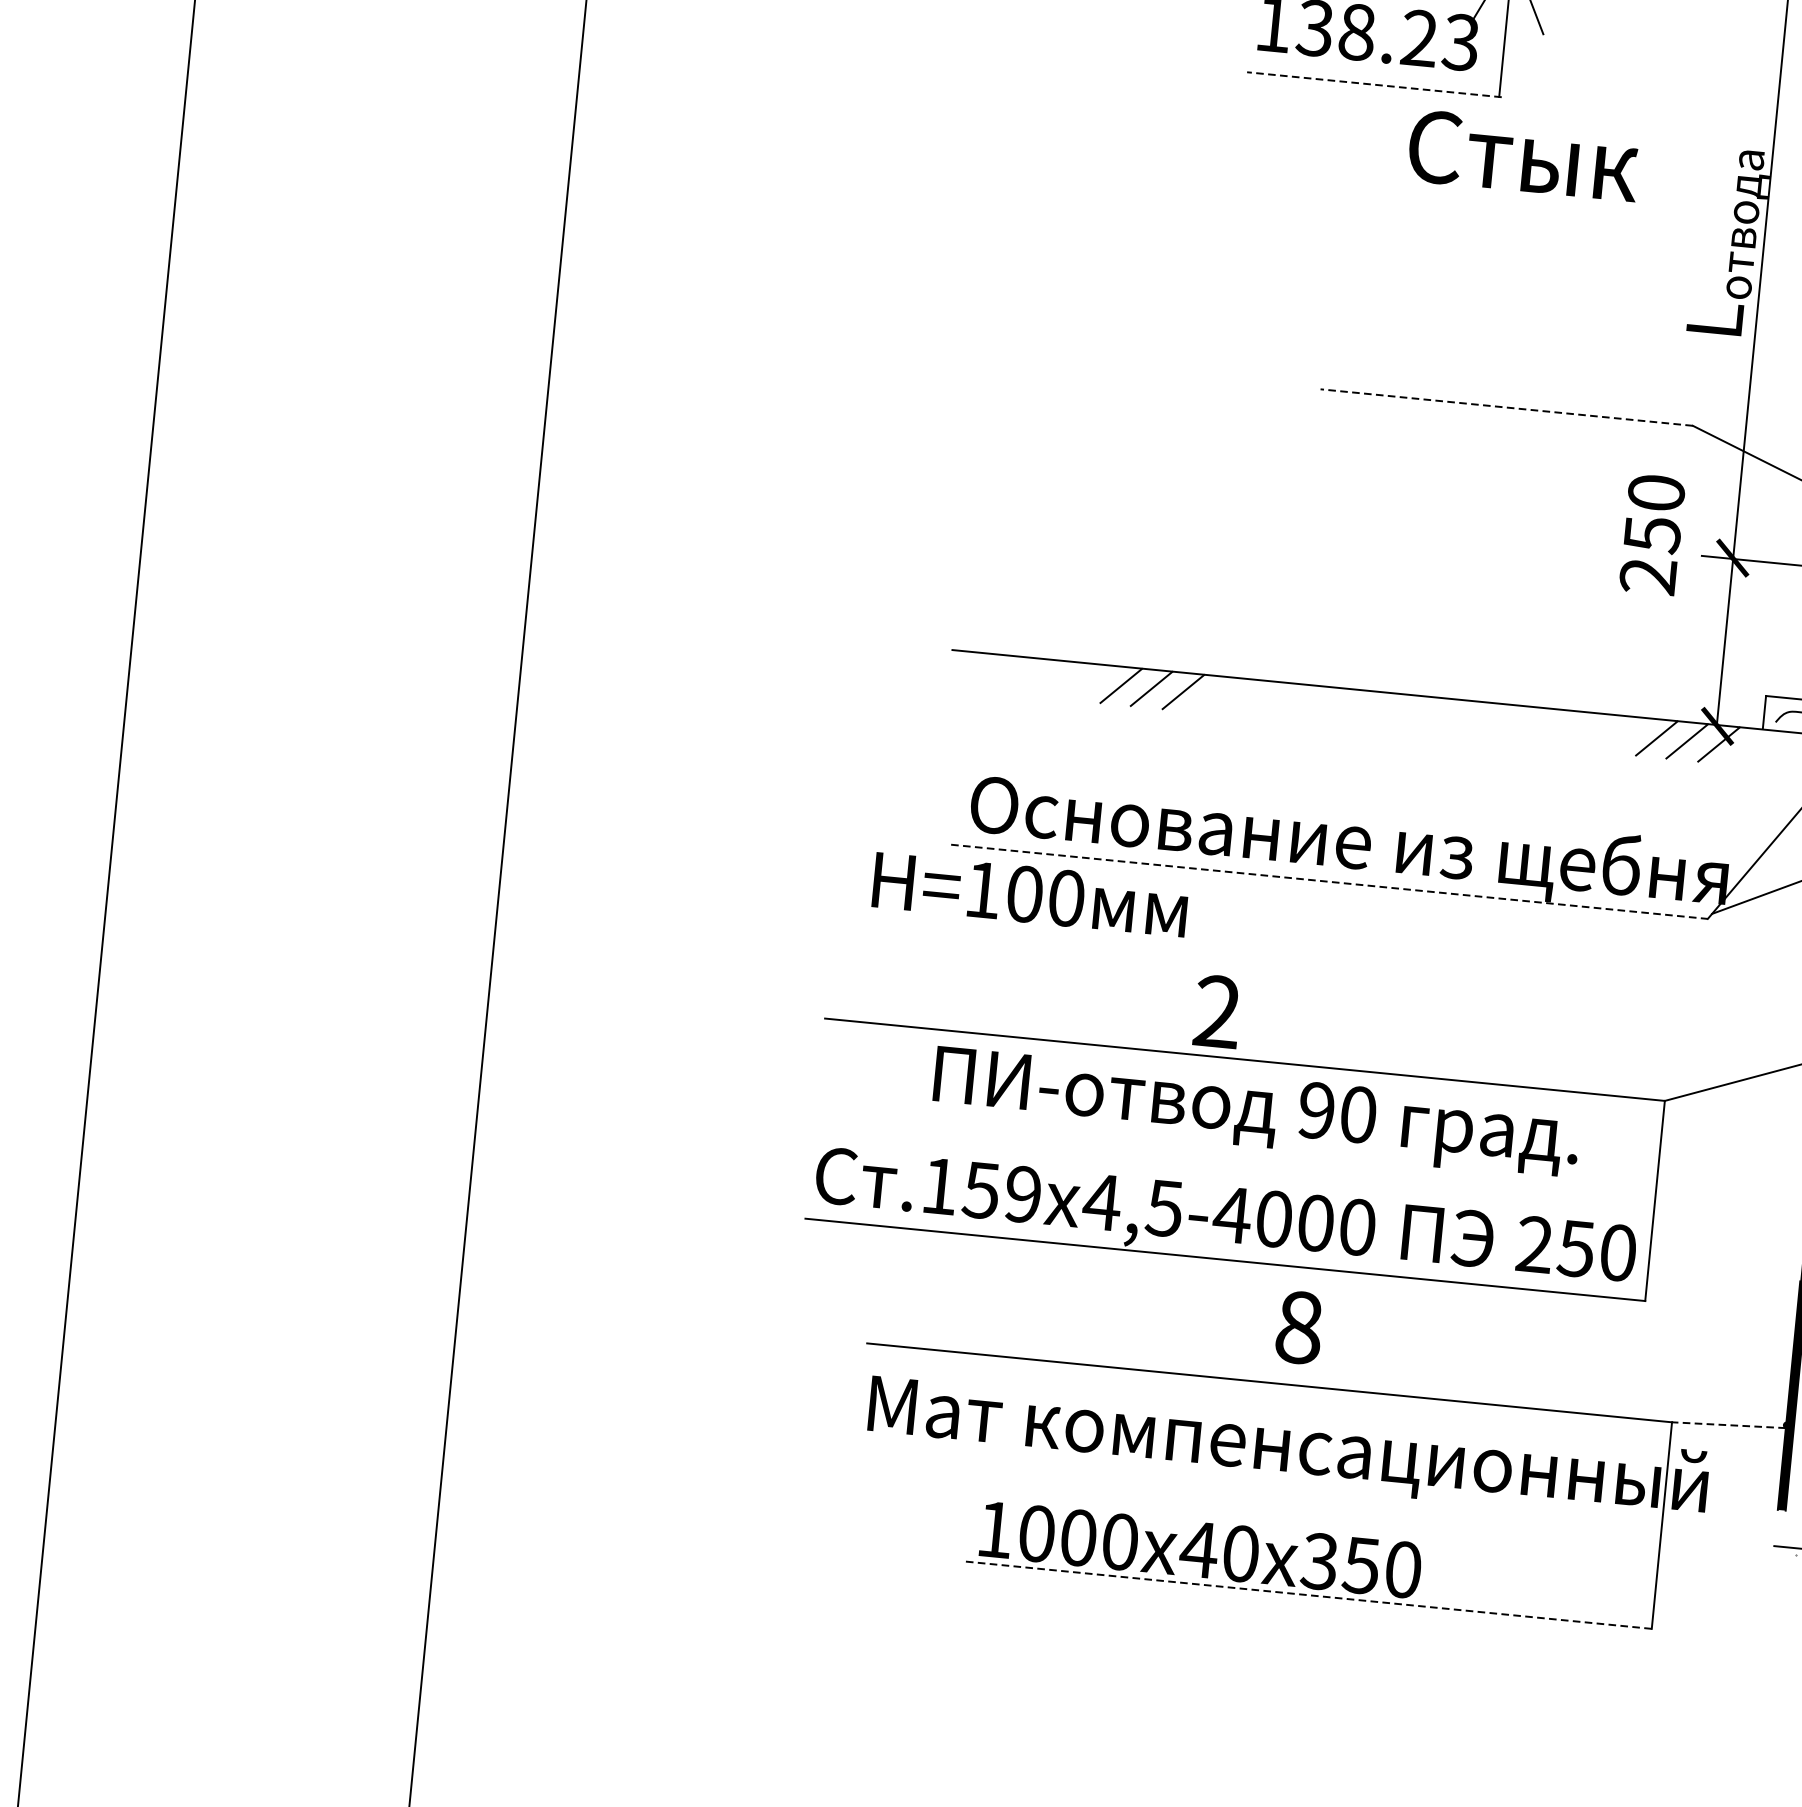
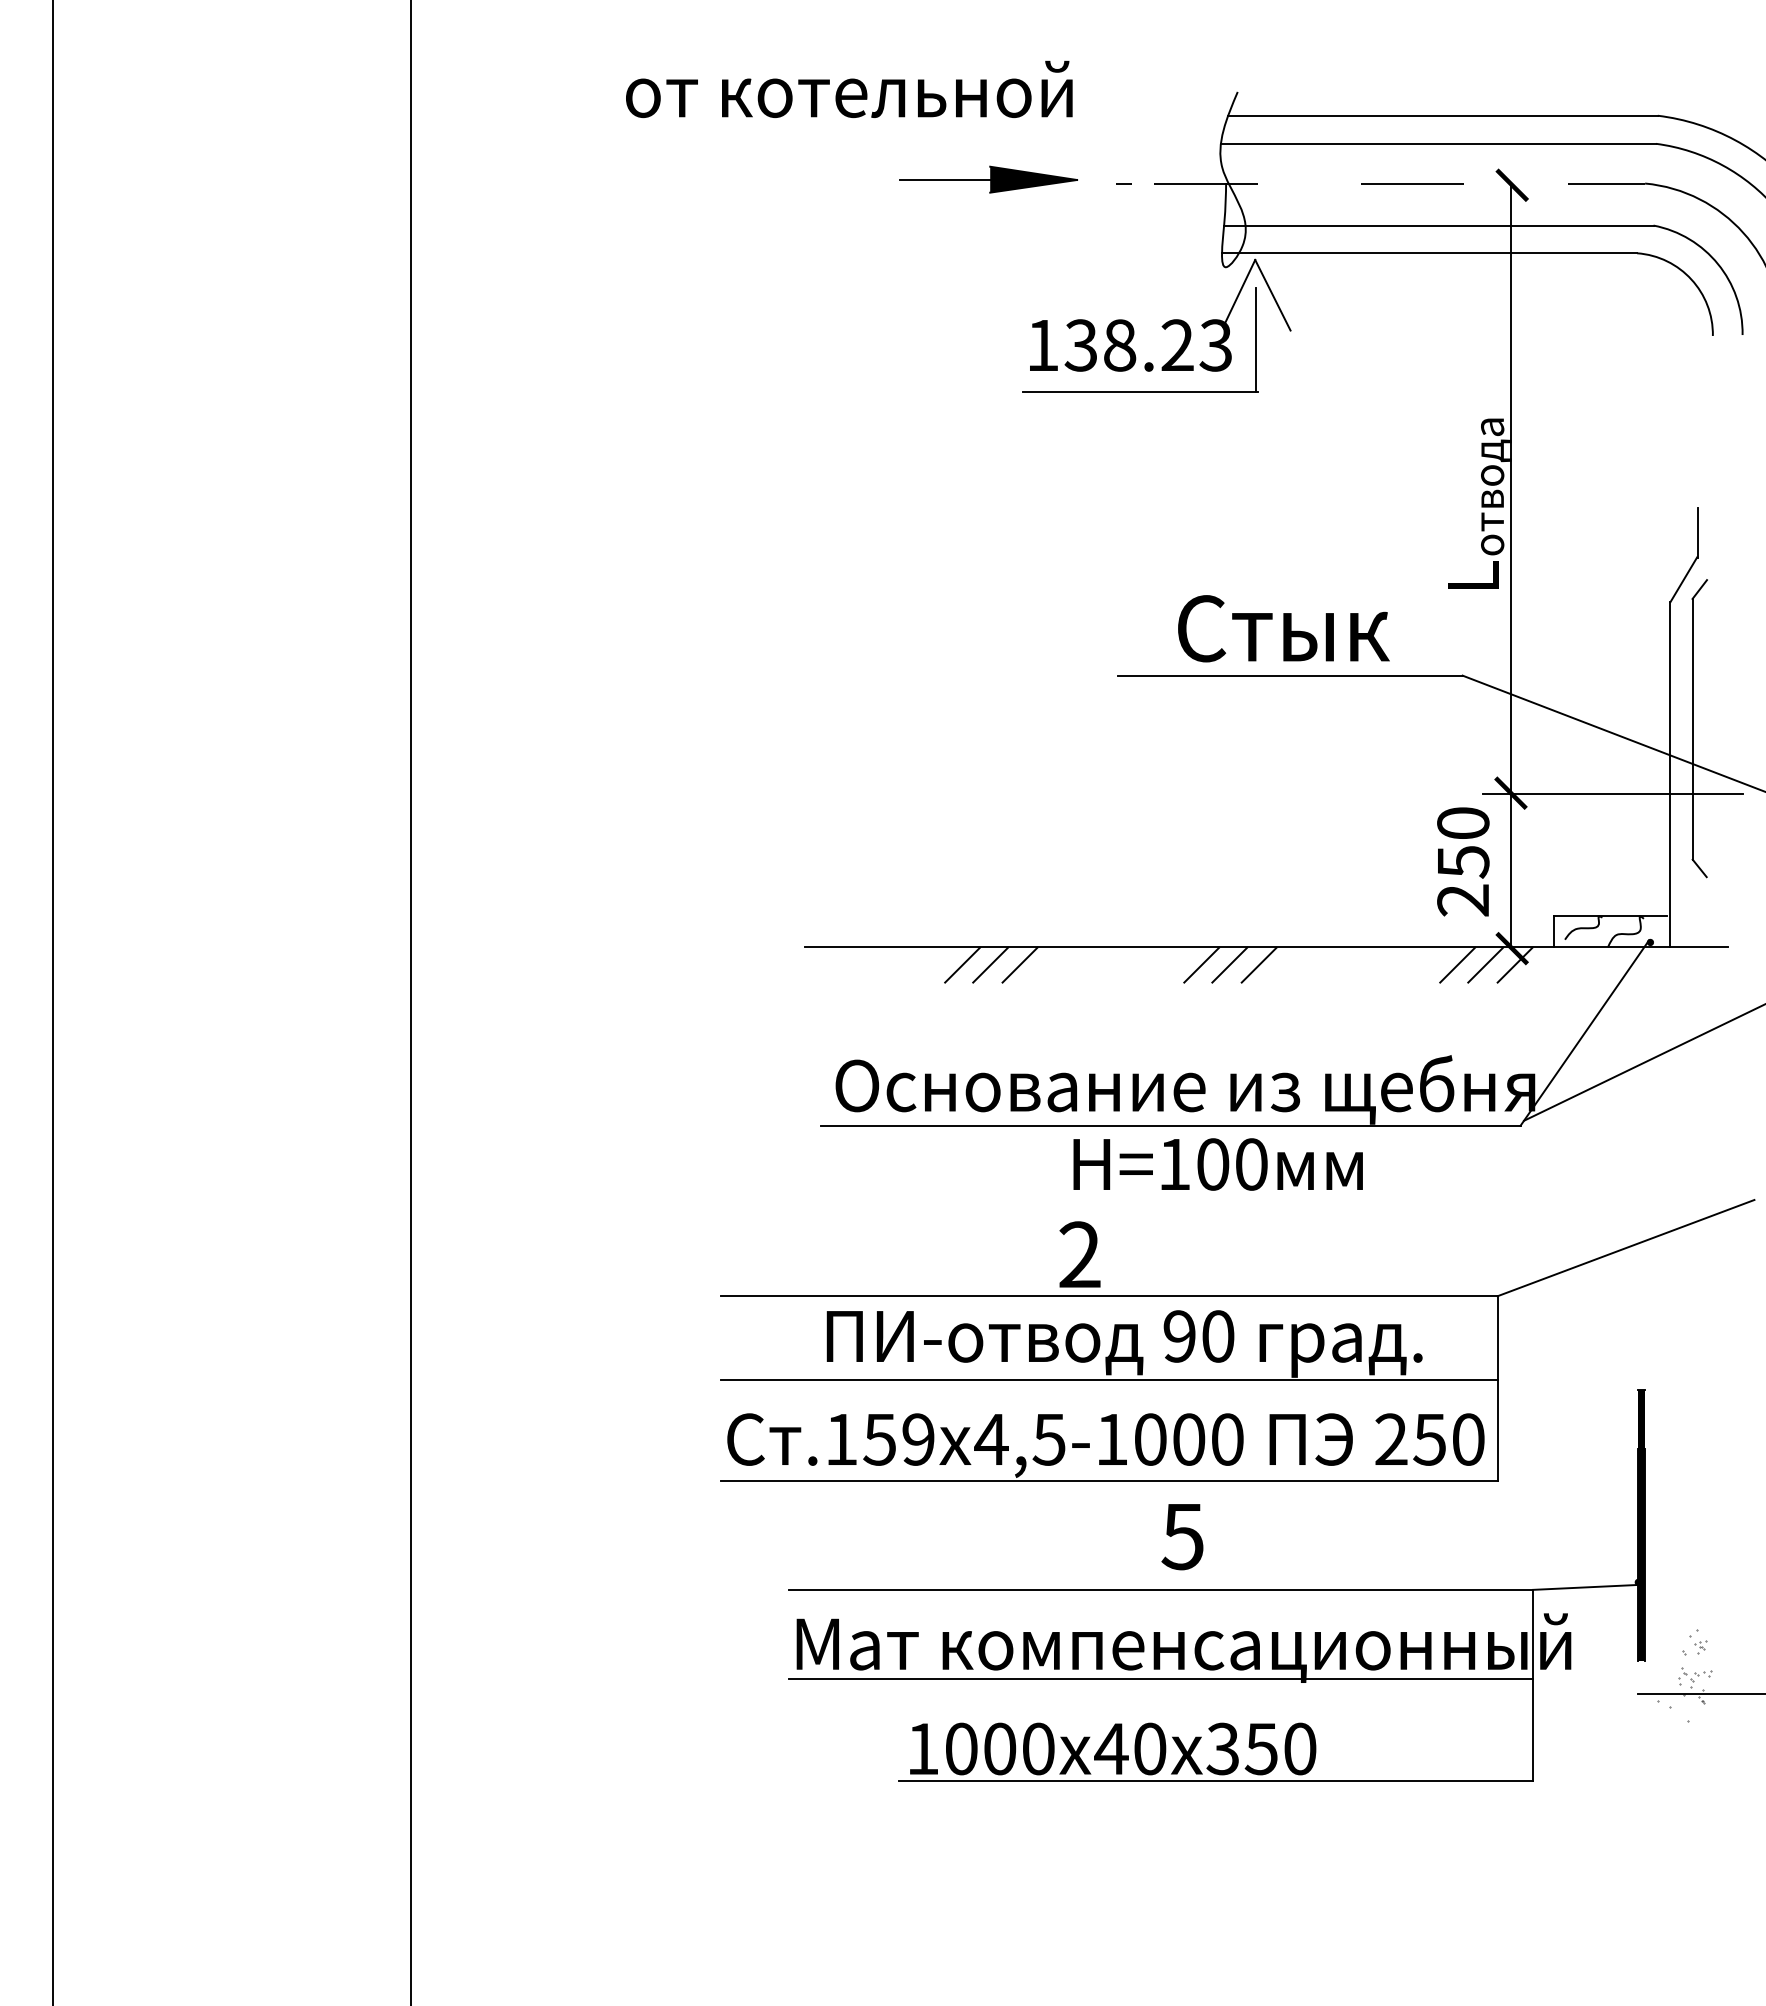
line: (1374, 84) -> (1140, 391), dashed -> solid
text: (1523, 155) -> (1283, 628), moved
line: (1506, 407) -> (1290, 675), dashed -> solid
text: (1652, 534) -> (1463, 861), moved
line: (1379, 710) -> (1201, 964), added
line: (1410, 713) -> (1229, 964), added
line: (1441, 716) -> (1258, 964), added
line: (1329, 881) -> (1170, 1125), dashed -> solid
text: (1029, 894) -> (1217, 1164), moved
line: (1236, 1149) -> (1109, 1379), added
text: (1232, 1214) -> (1111, 1439), 4,5-4000 -> 4,5-1000
text: (1298, 1327) -> (1182, 1536), 8 -> 5
line: (1728, 1425) -> (1584, 1587), dashed -> solid
line: (1259, 1479) -> (1160, 1679), added
line: (1308, 1594) -> (1215, 1780), dashed -> solid

